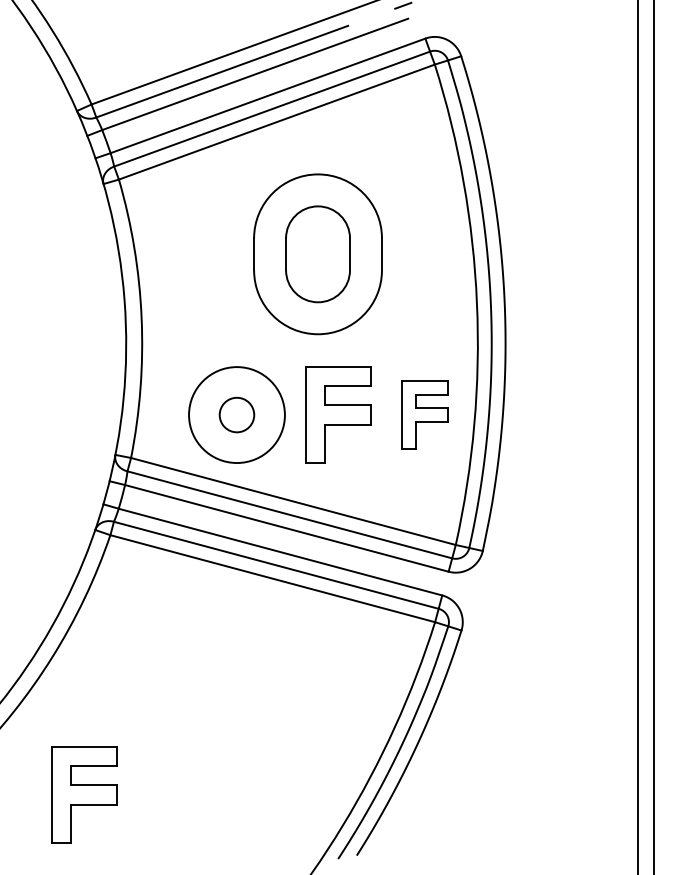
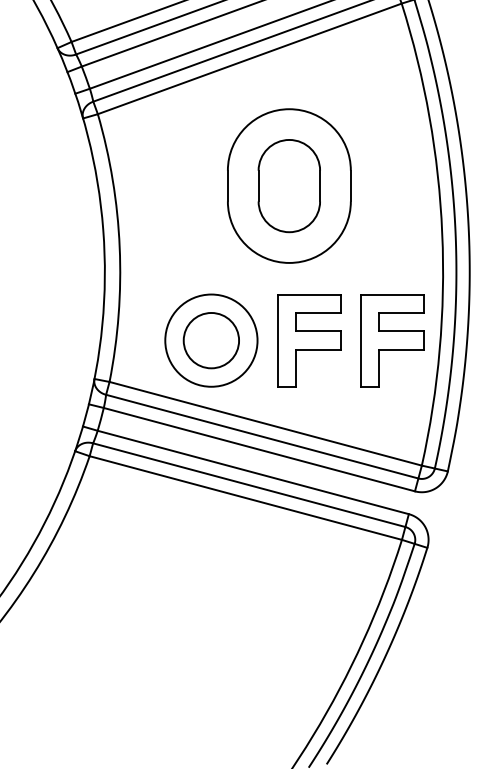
circle: (236, 414) -> (210, 340), size x1.67
part: (424, 414) -> (391, 340), size x1.43
part: (84, 794) -> (64, 705), removed

